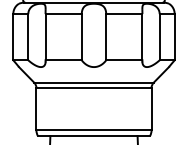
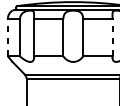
line: (13, 36) -> (8, 37), solid -> dashed
line: (142, 36) -> (112, 37), solid -> dashed

